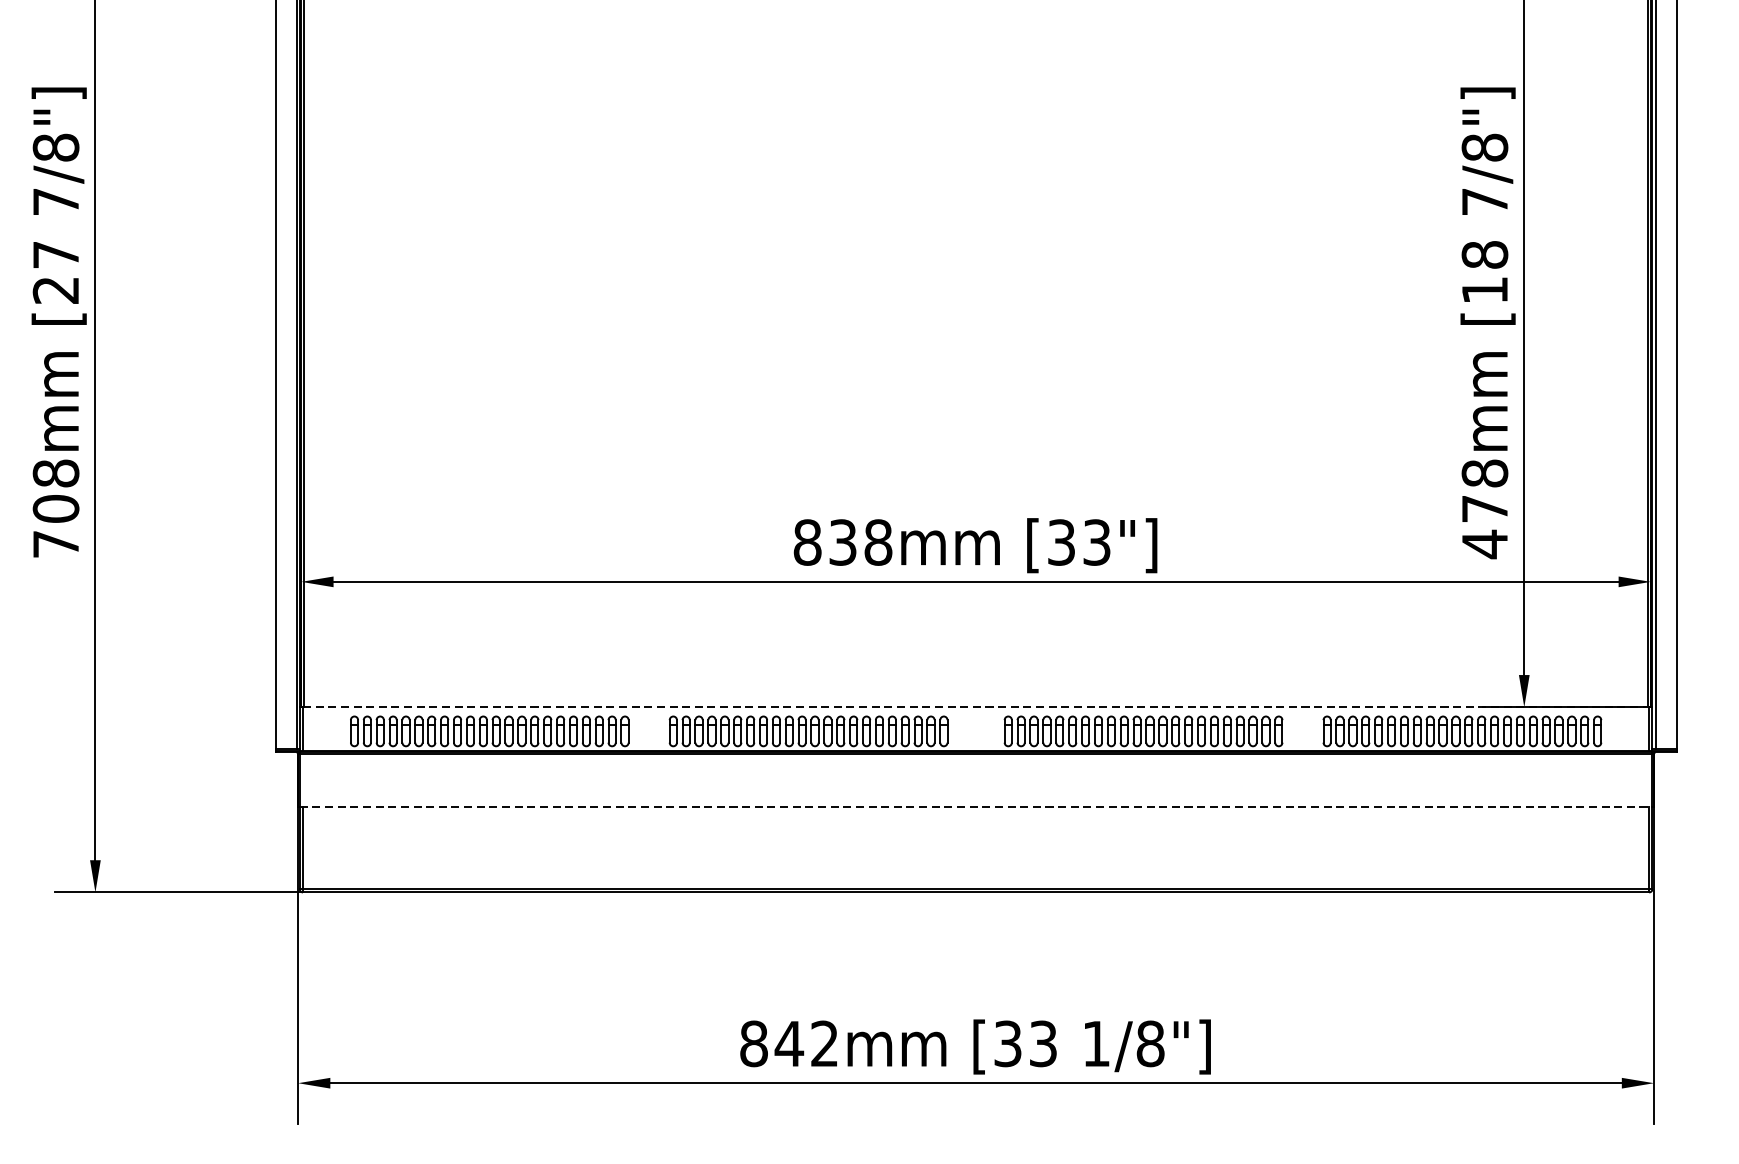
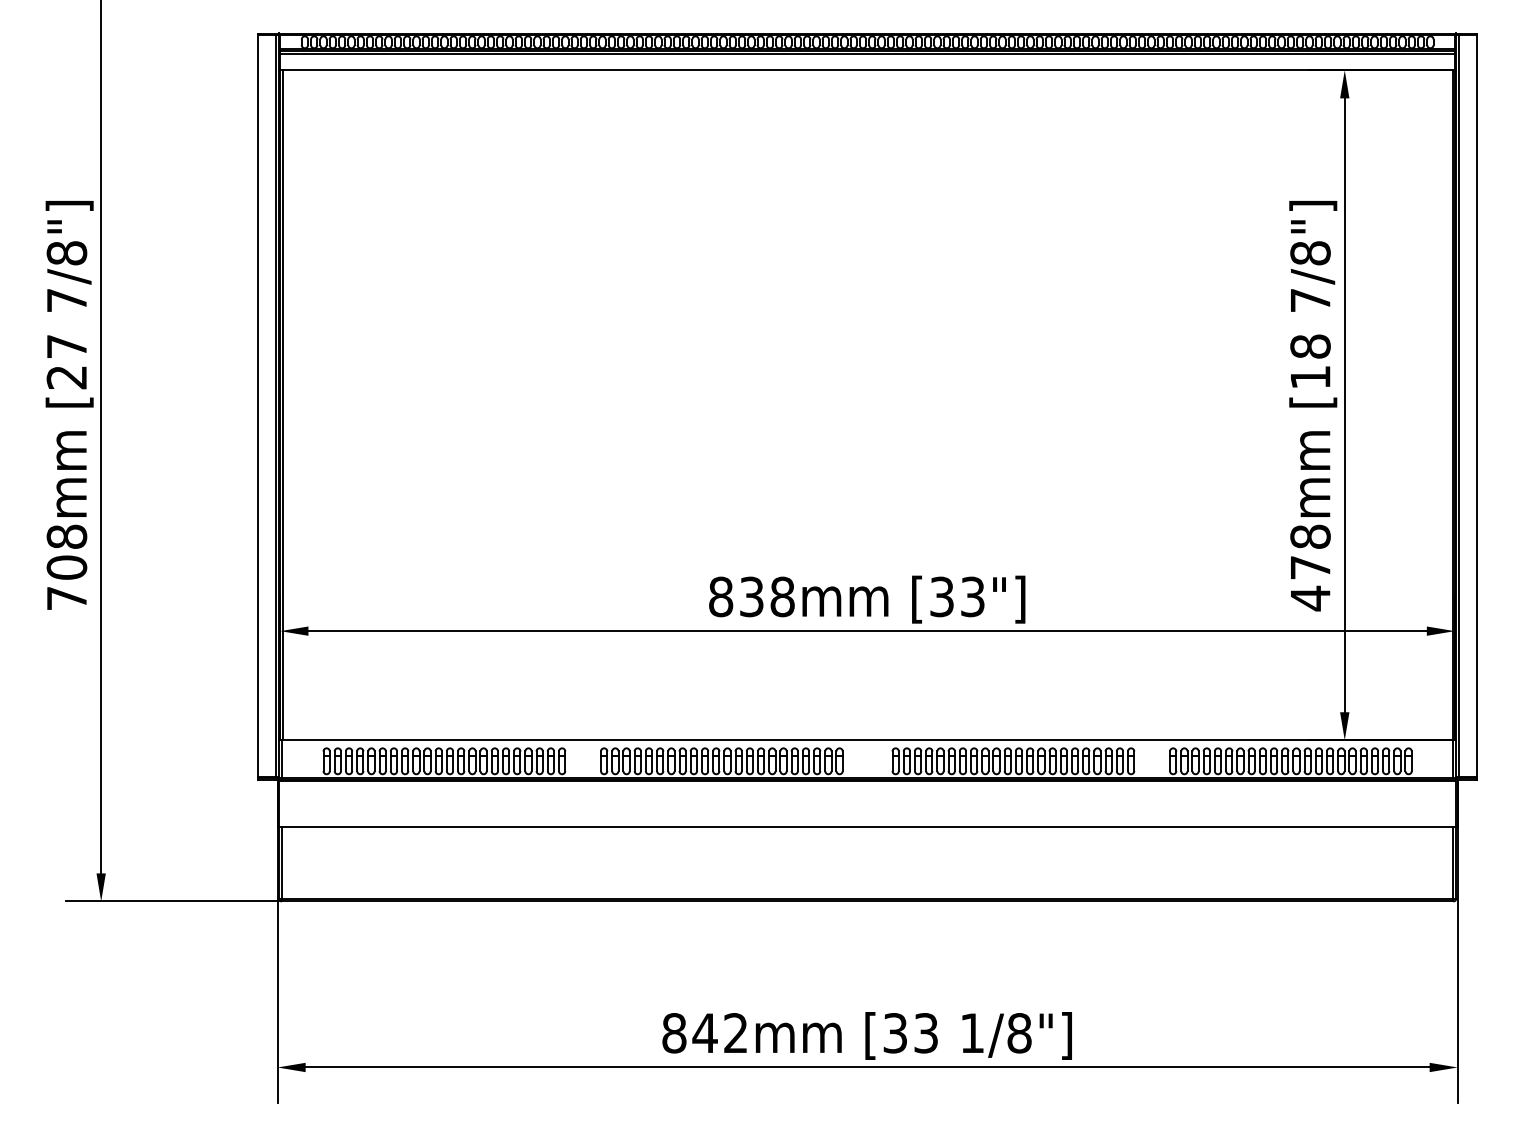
line: (975, 707) -> (867, 740), dashed -> solid
line: (975, 807) -> (867, 827), dashed -> solid

